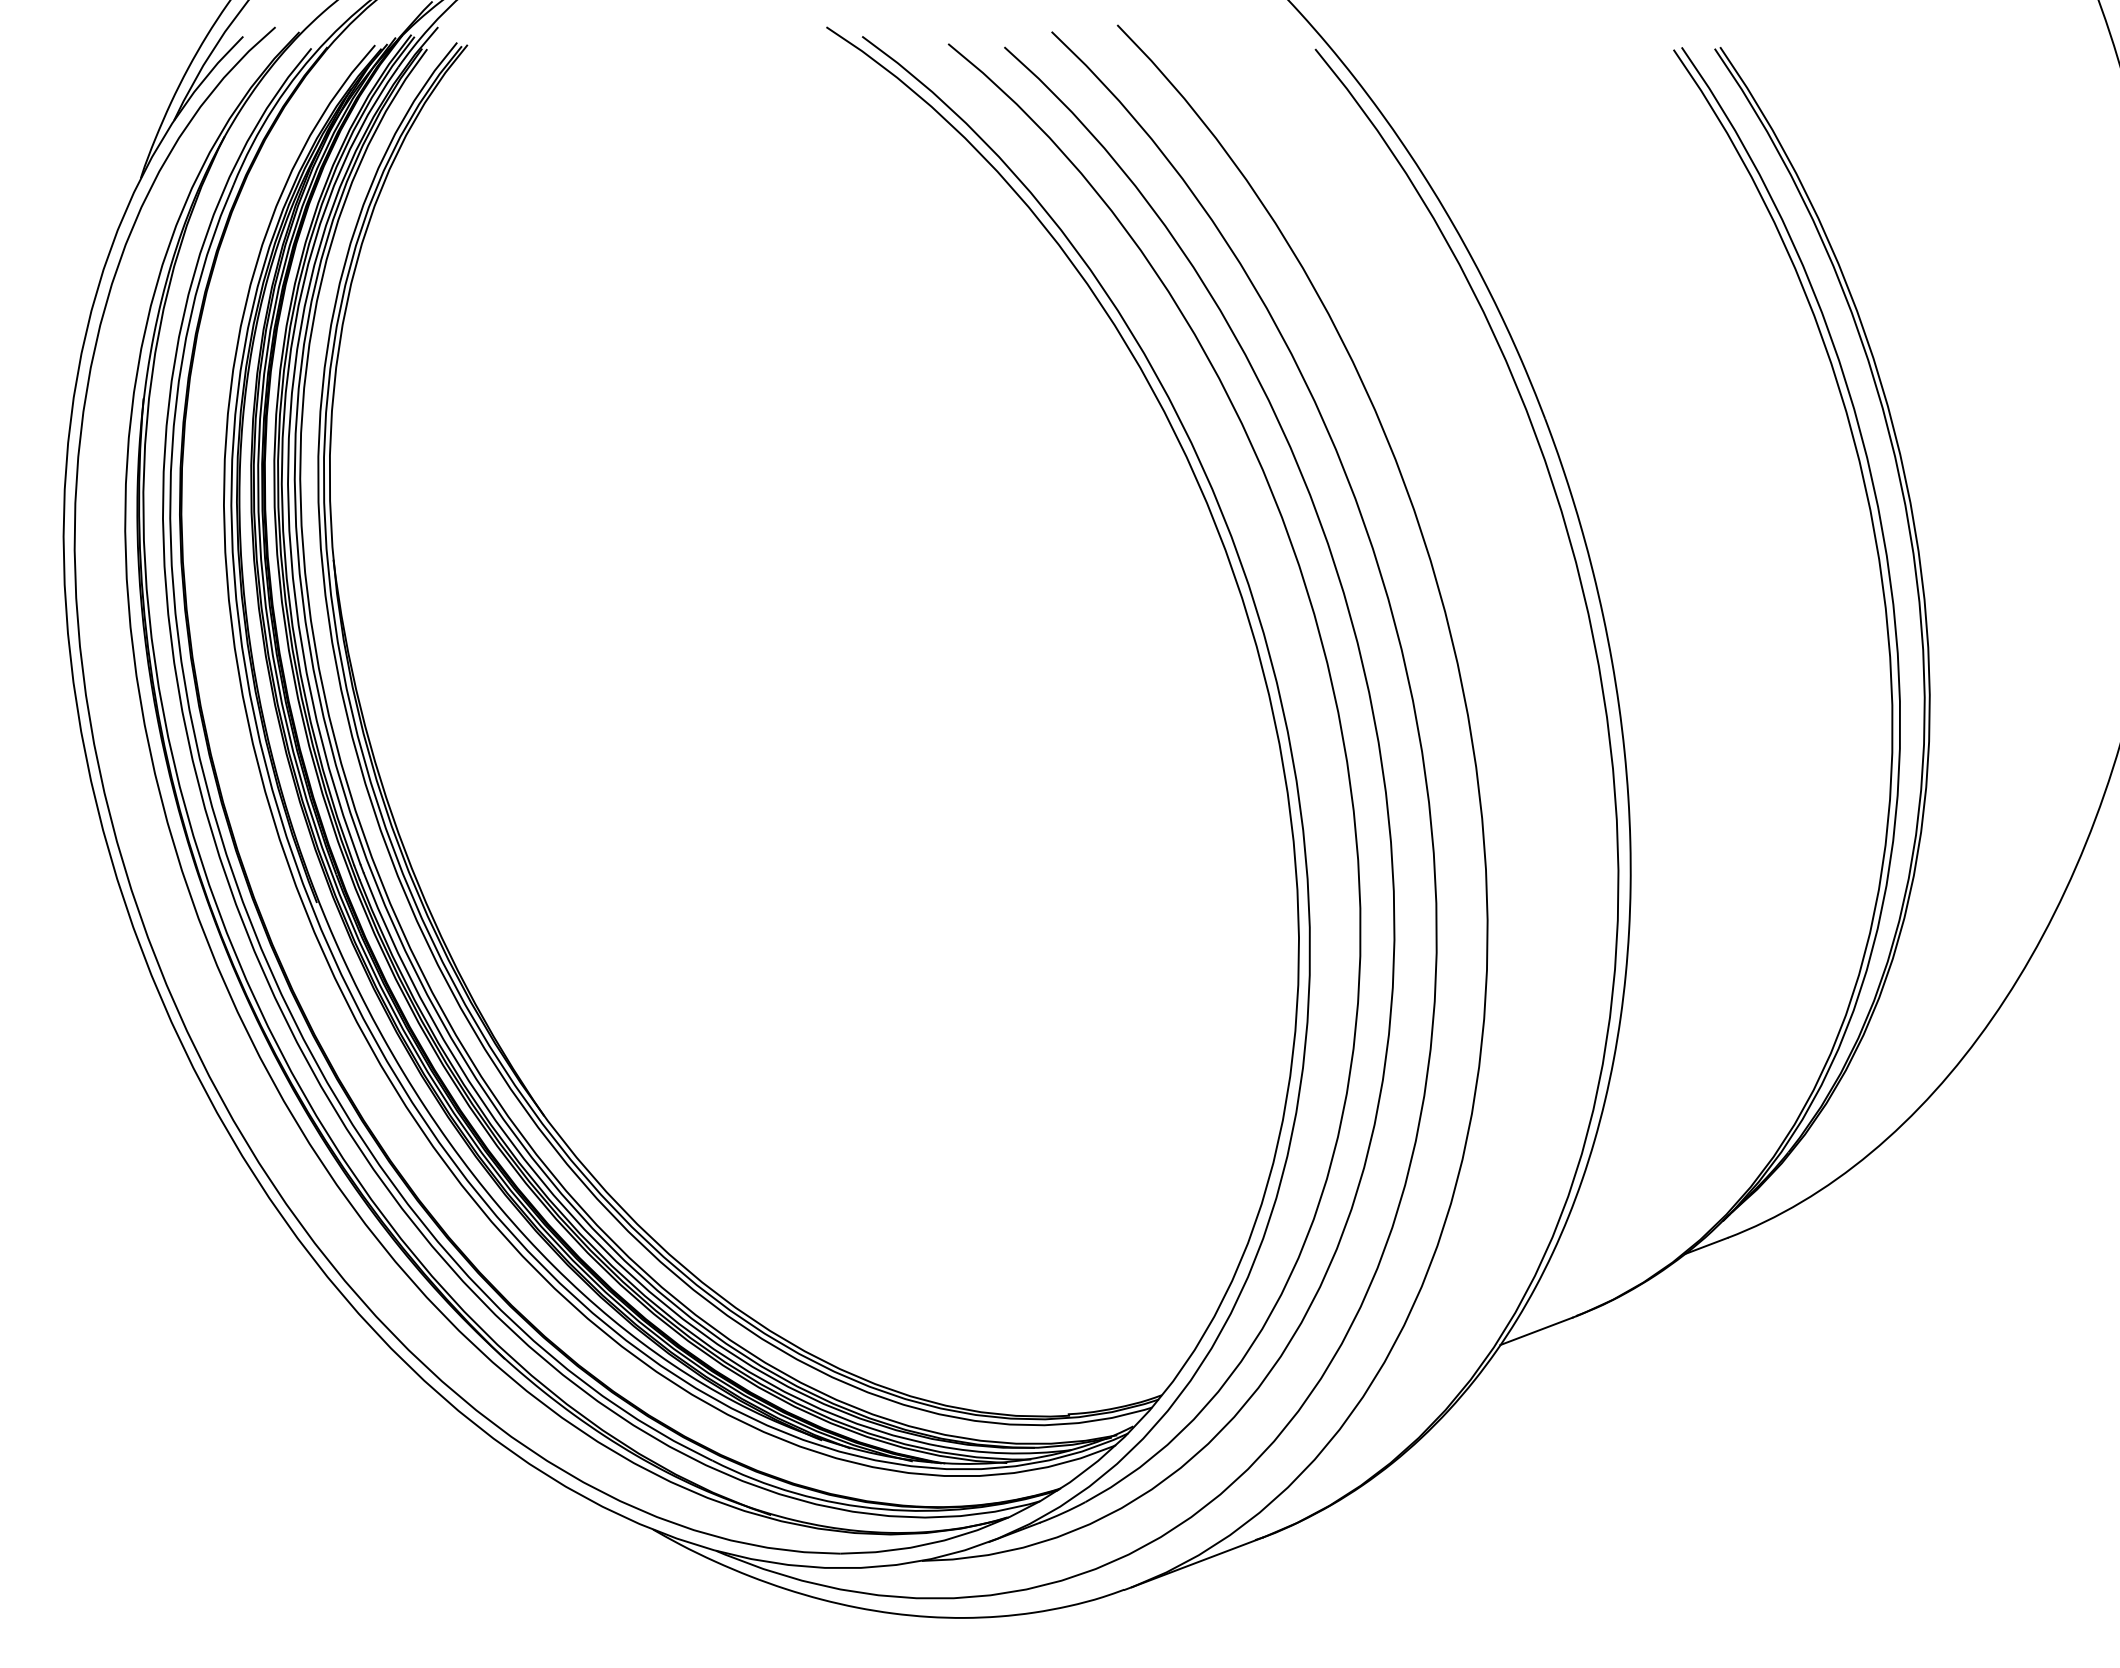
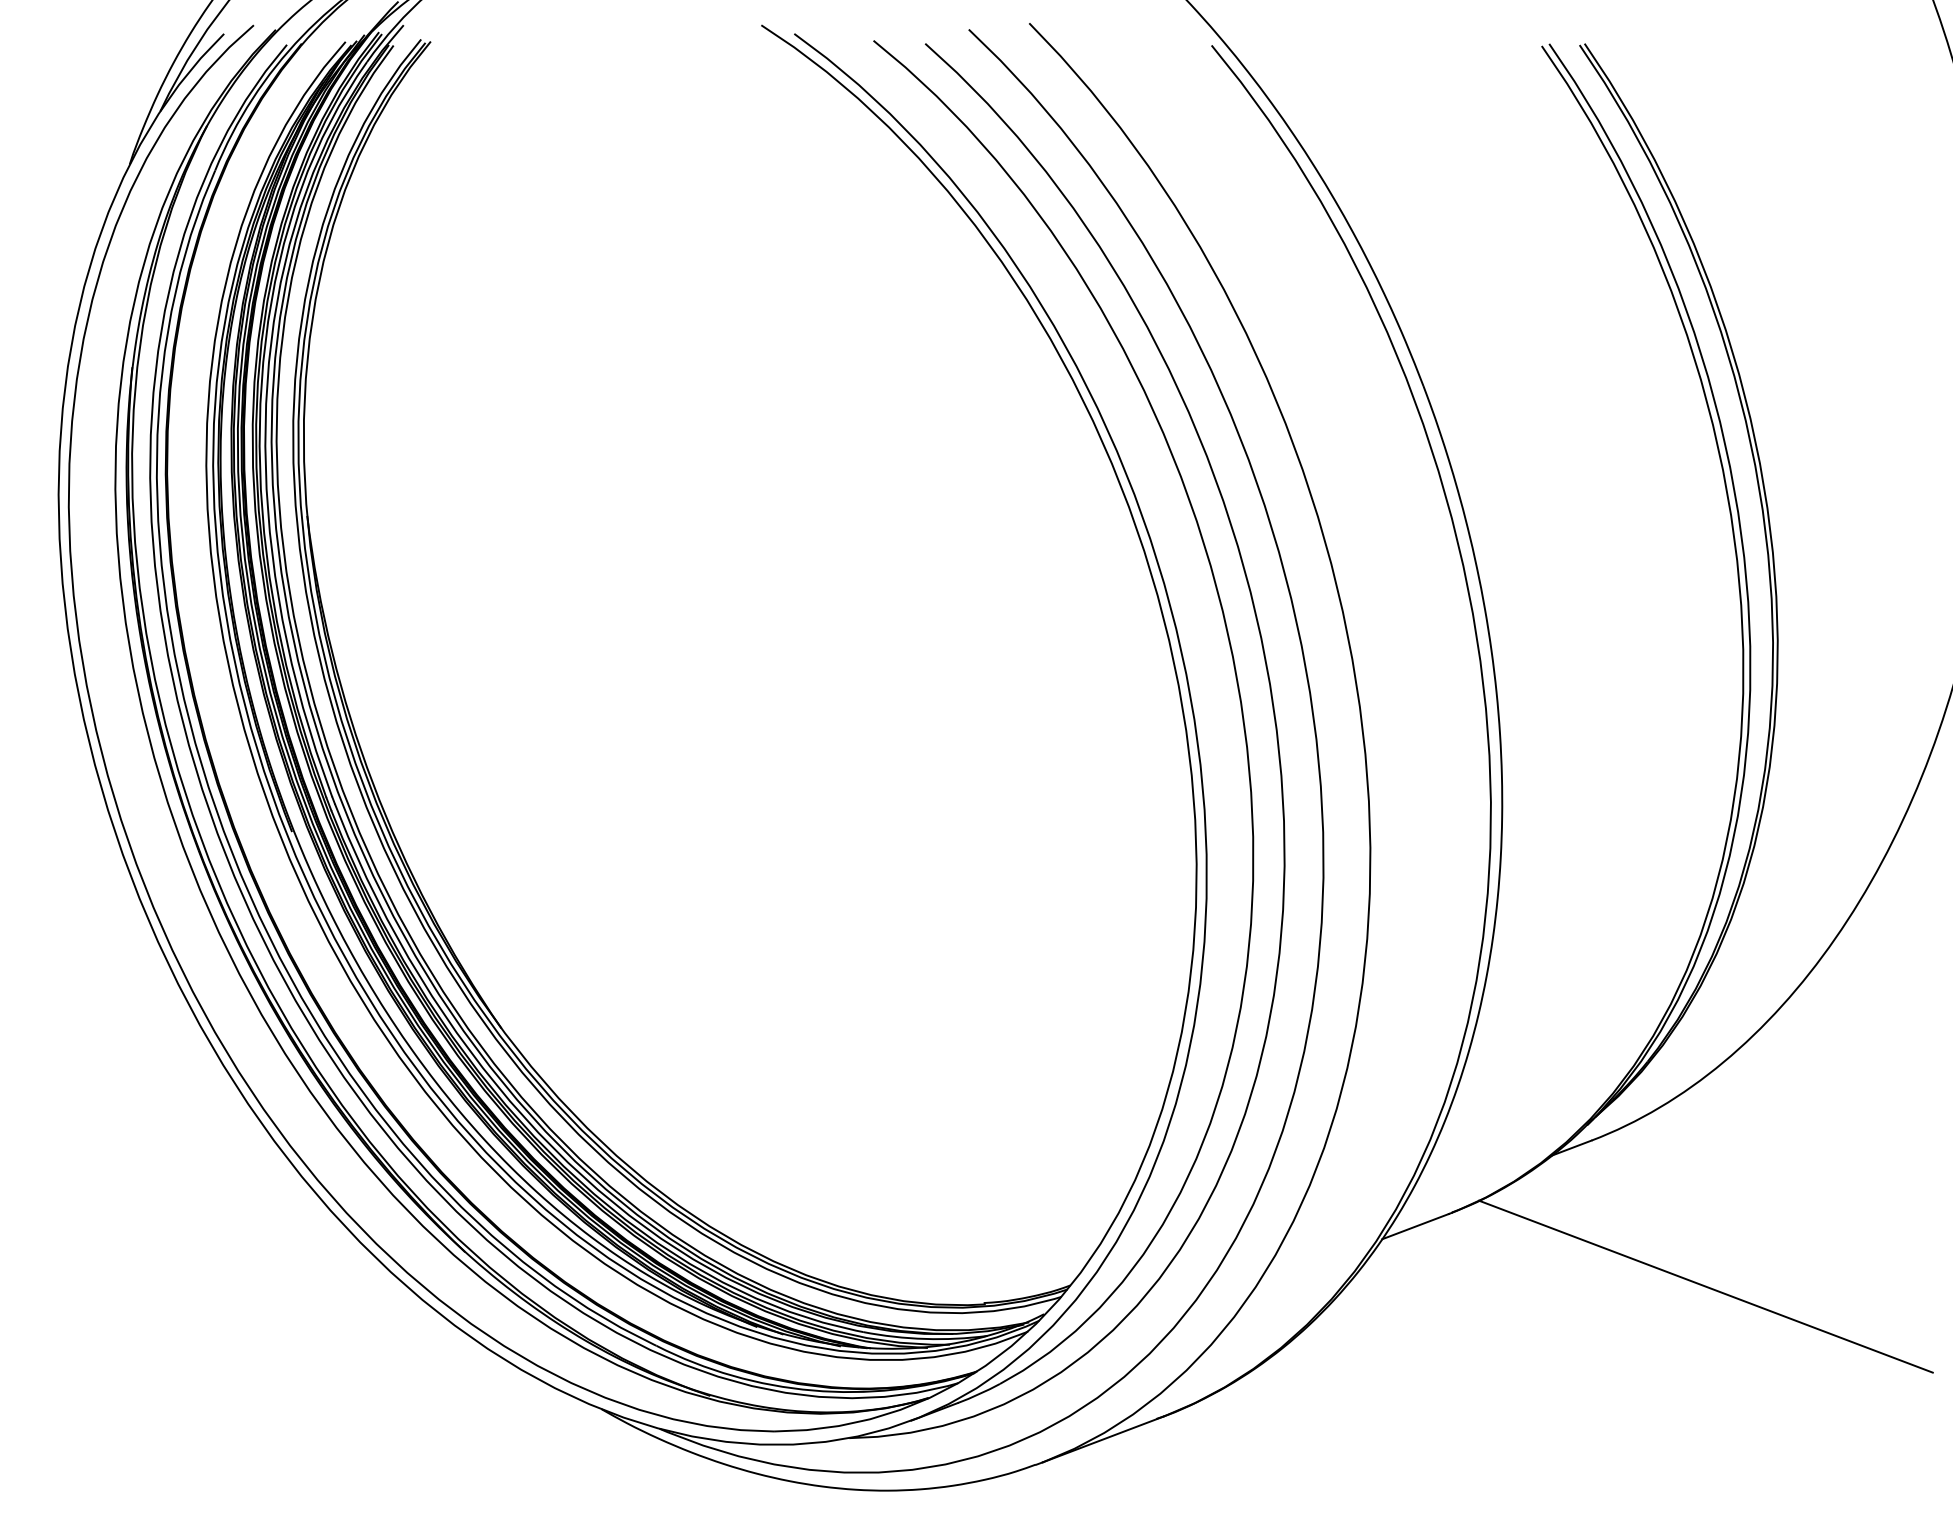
line: (1851, 1396) -> (1705, 1286), added

